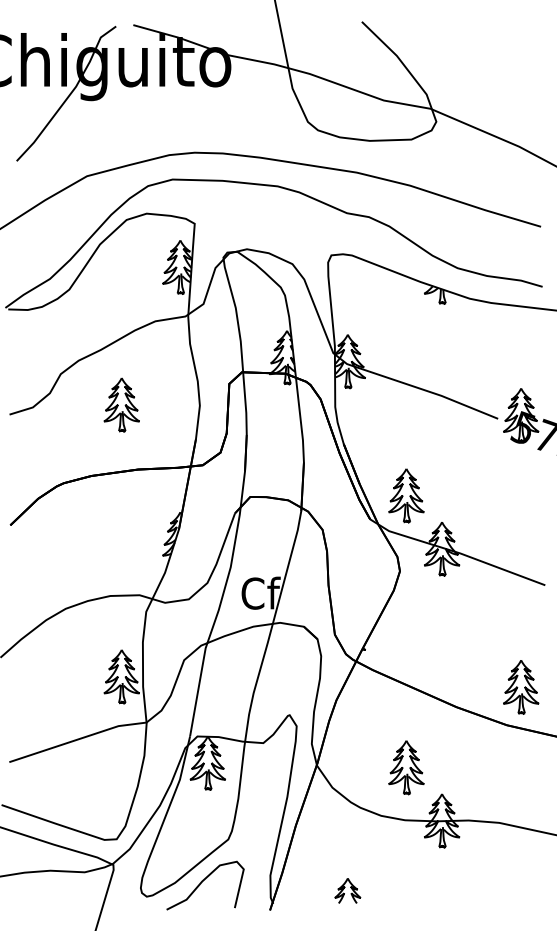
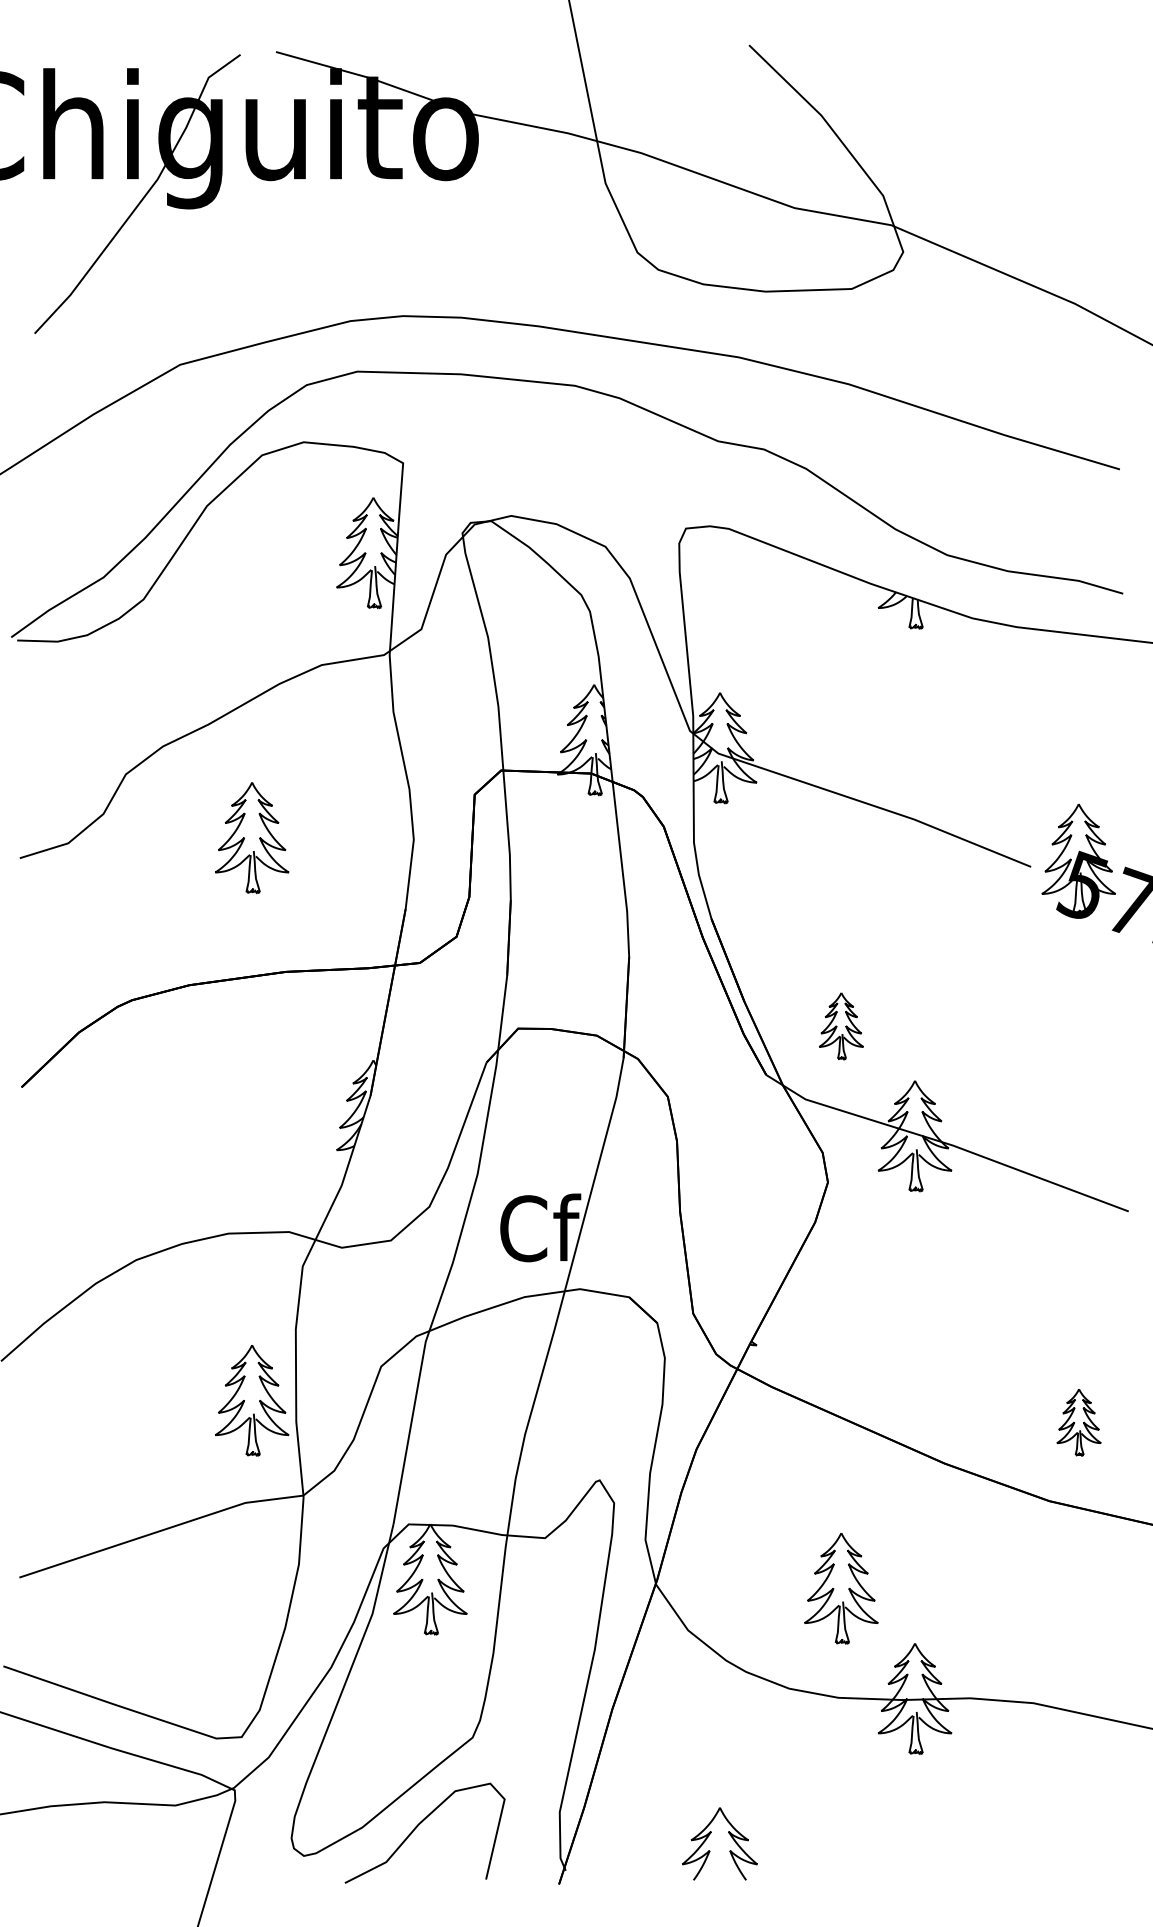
part: (406, 495) -> (841, 1025), size x0.6
part: (521, 687) -> (1079, 1422), size x0.6
part: (347, 890) -> (719, 1843), size x1.4

